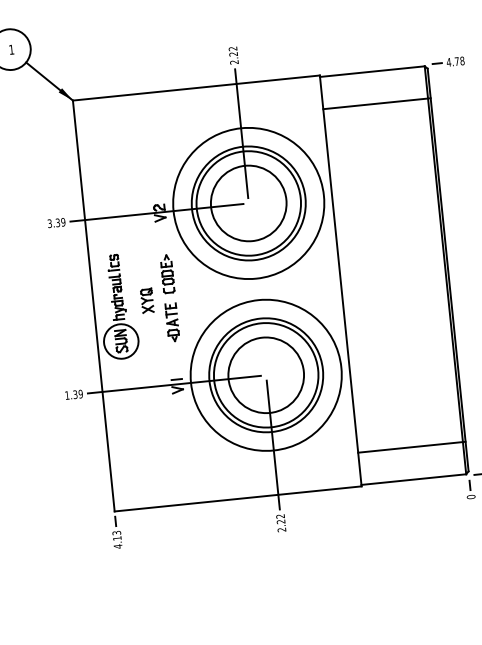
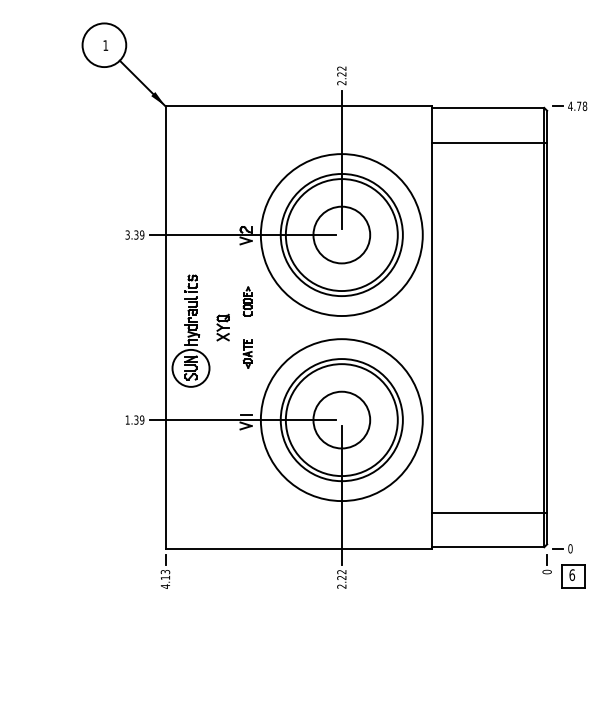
circle: (248, 202) -> (341, 234), size x0.7
part: (167, 274) -> (247, 301), size x0.7
part: (172, 322) -> (247, 353), size x0.7
circle: (265, 374) -> (341, 419), size x0.7

